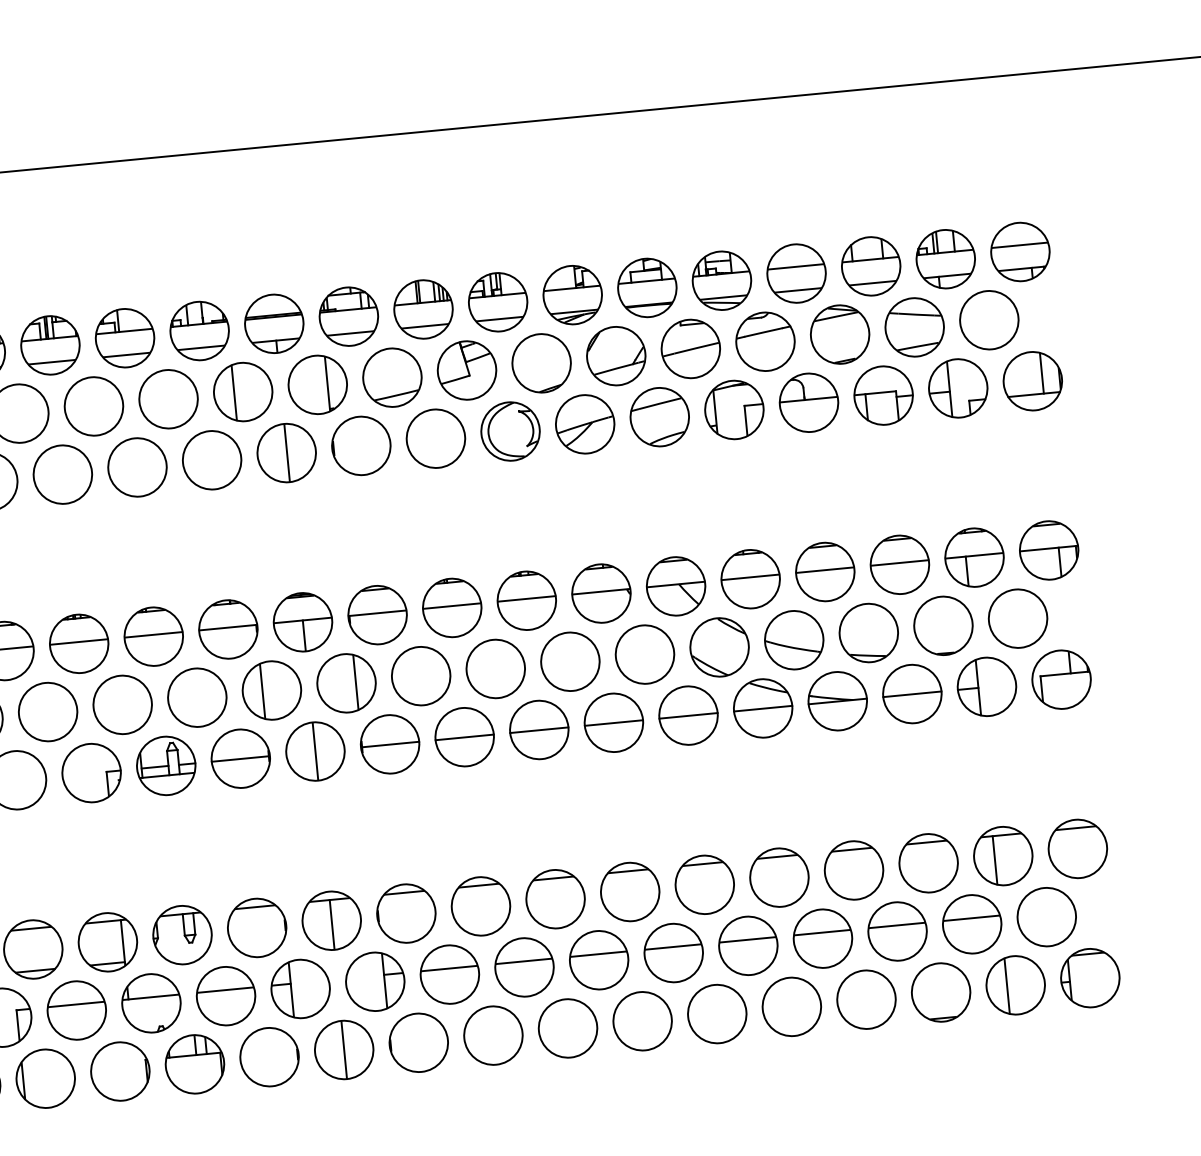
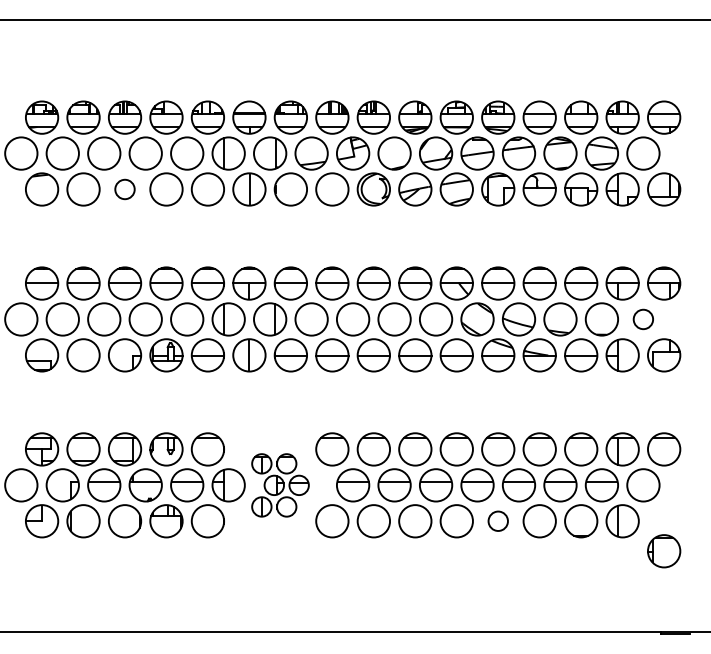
circle: (61, 474) -> (124, 189), size x0.6
circle: (1018, 618) -> (643, 319), size x0.6
part: (1090, 978) -> (664, 551), moved
part: (393, 980) -> (280, 485), size x0.6
circle: (792, 1007) -> (498, 521), size x0.6

